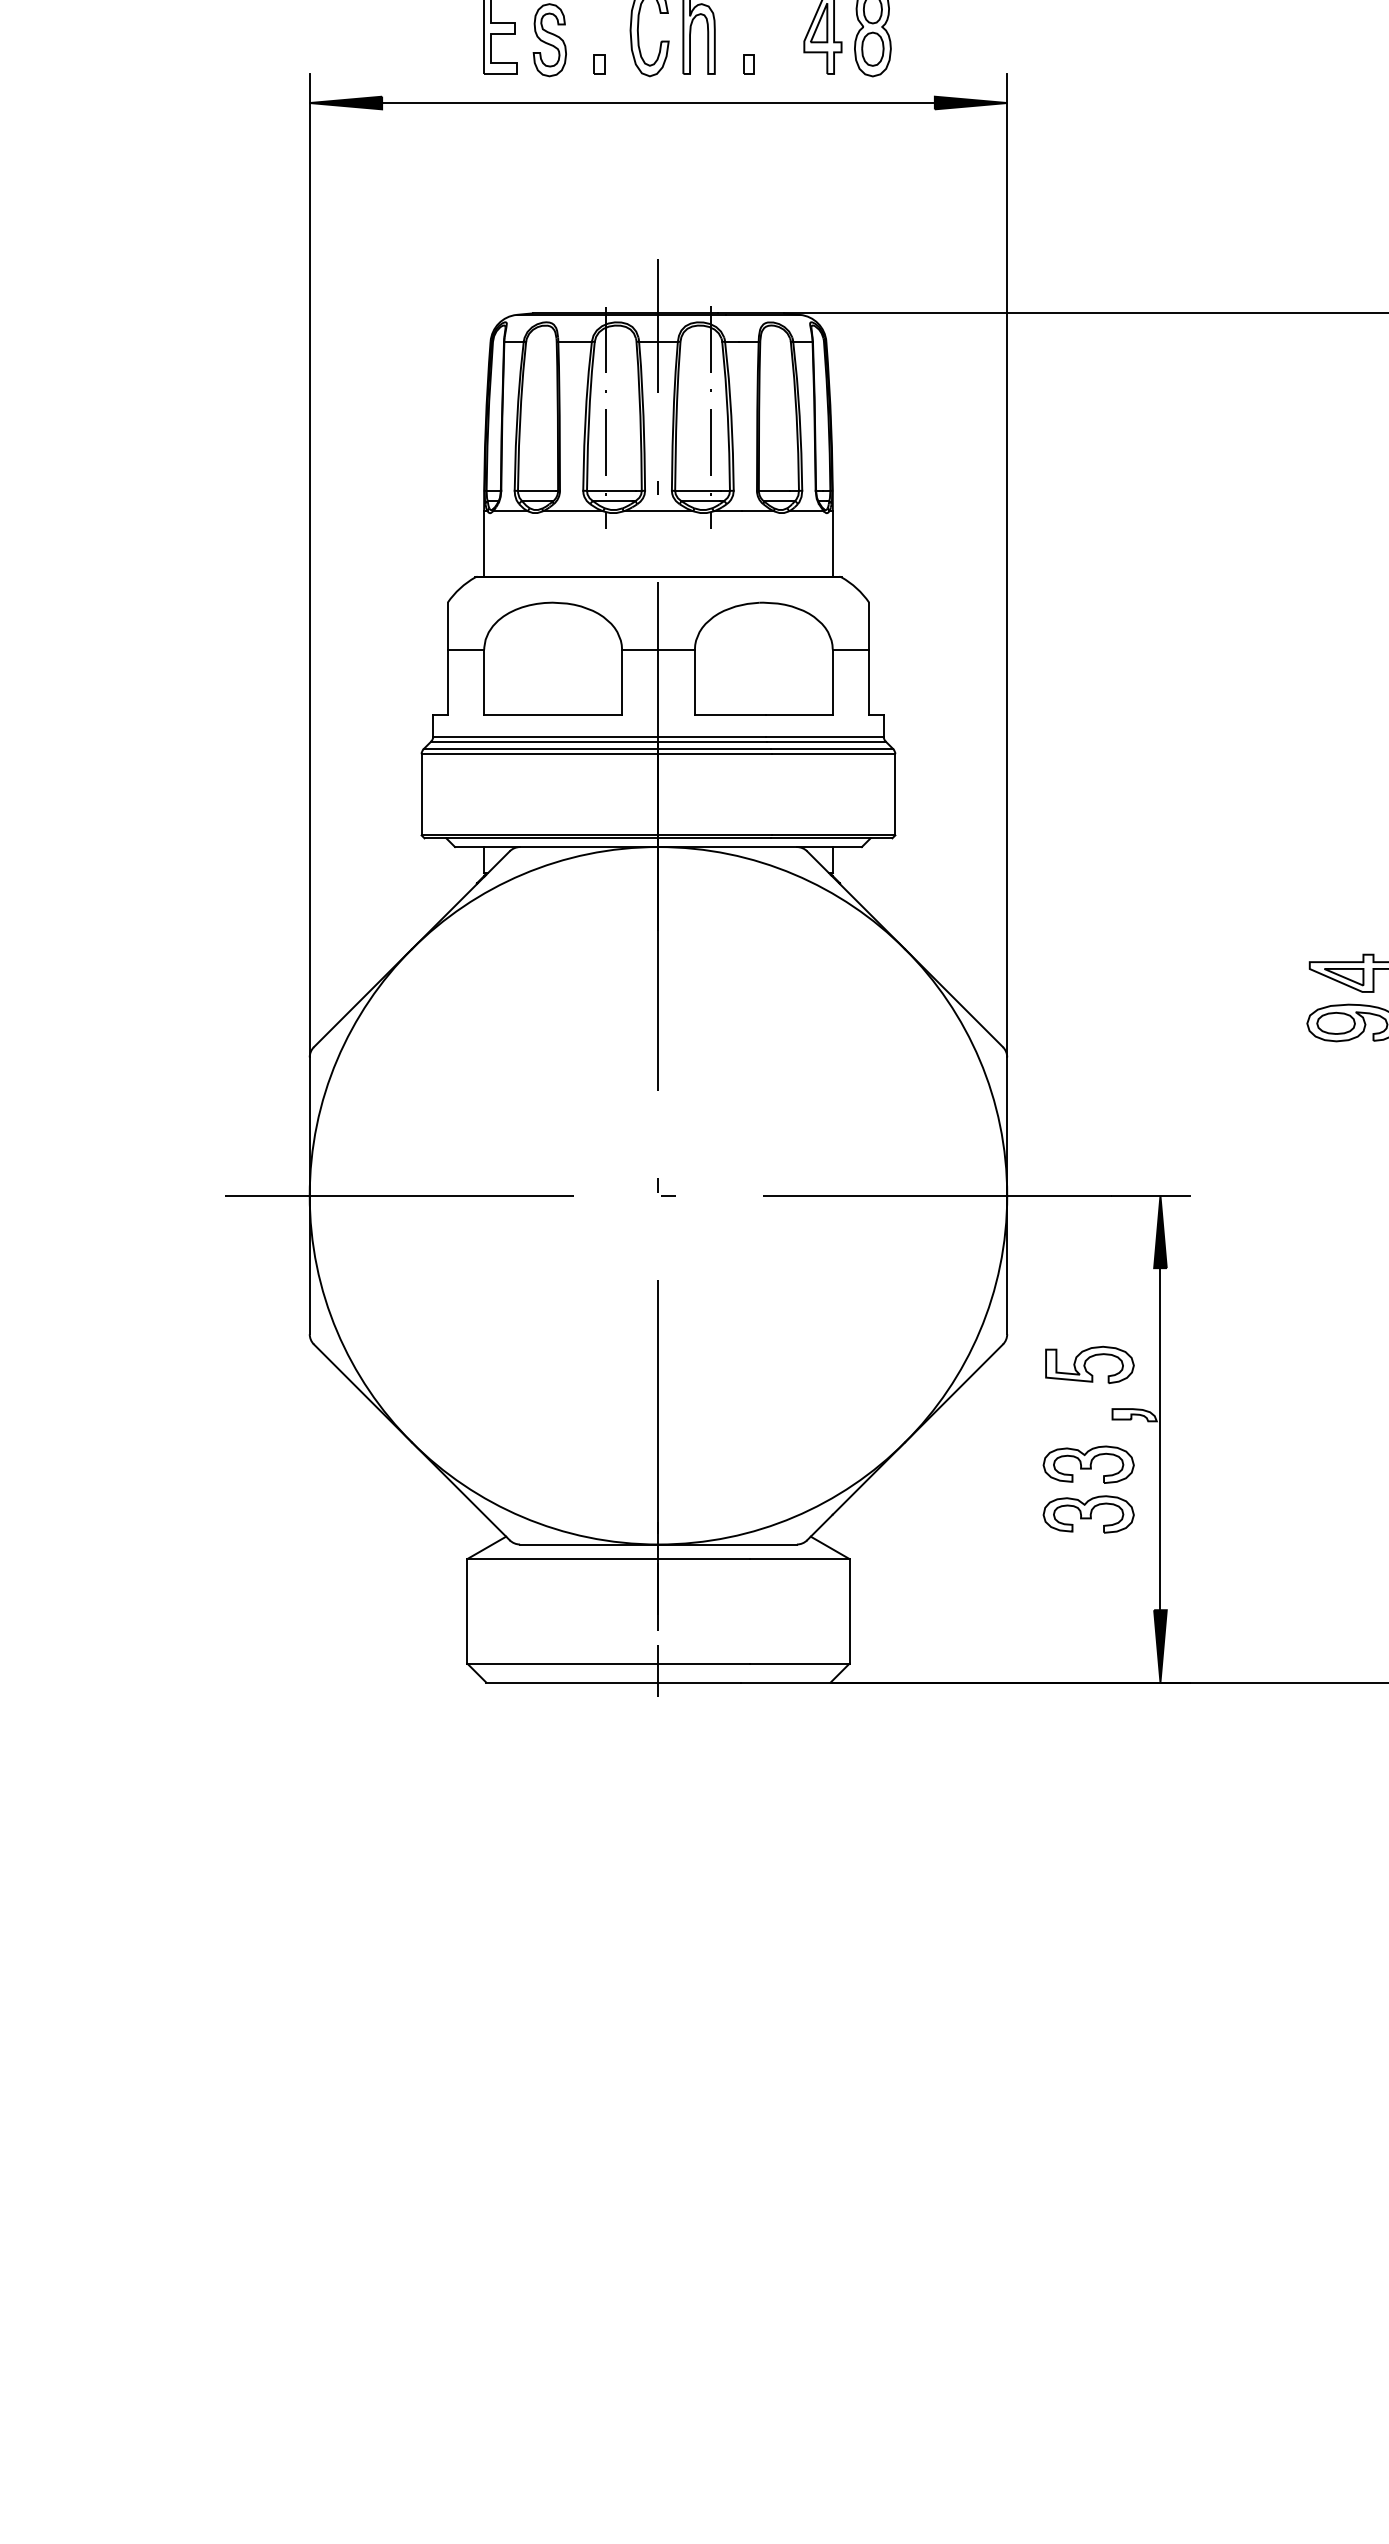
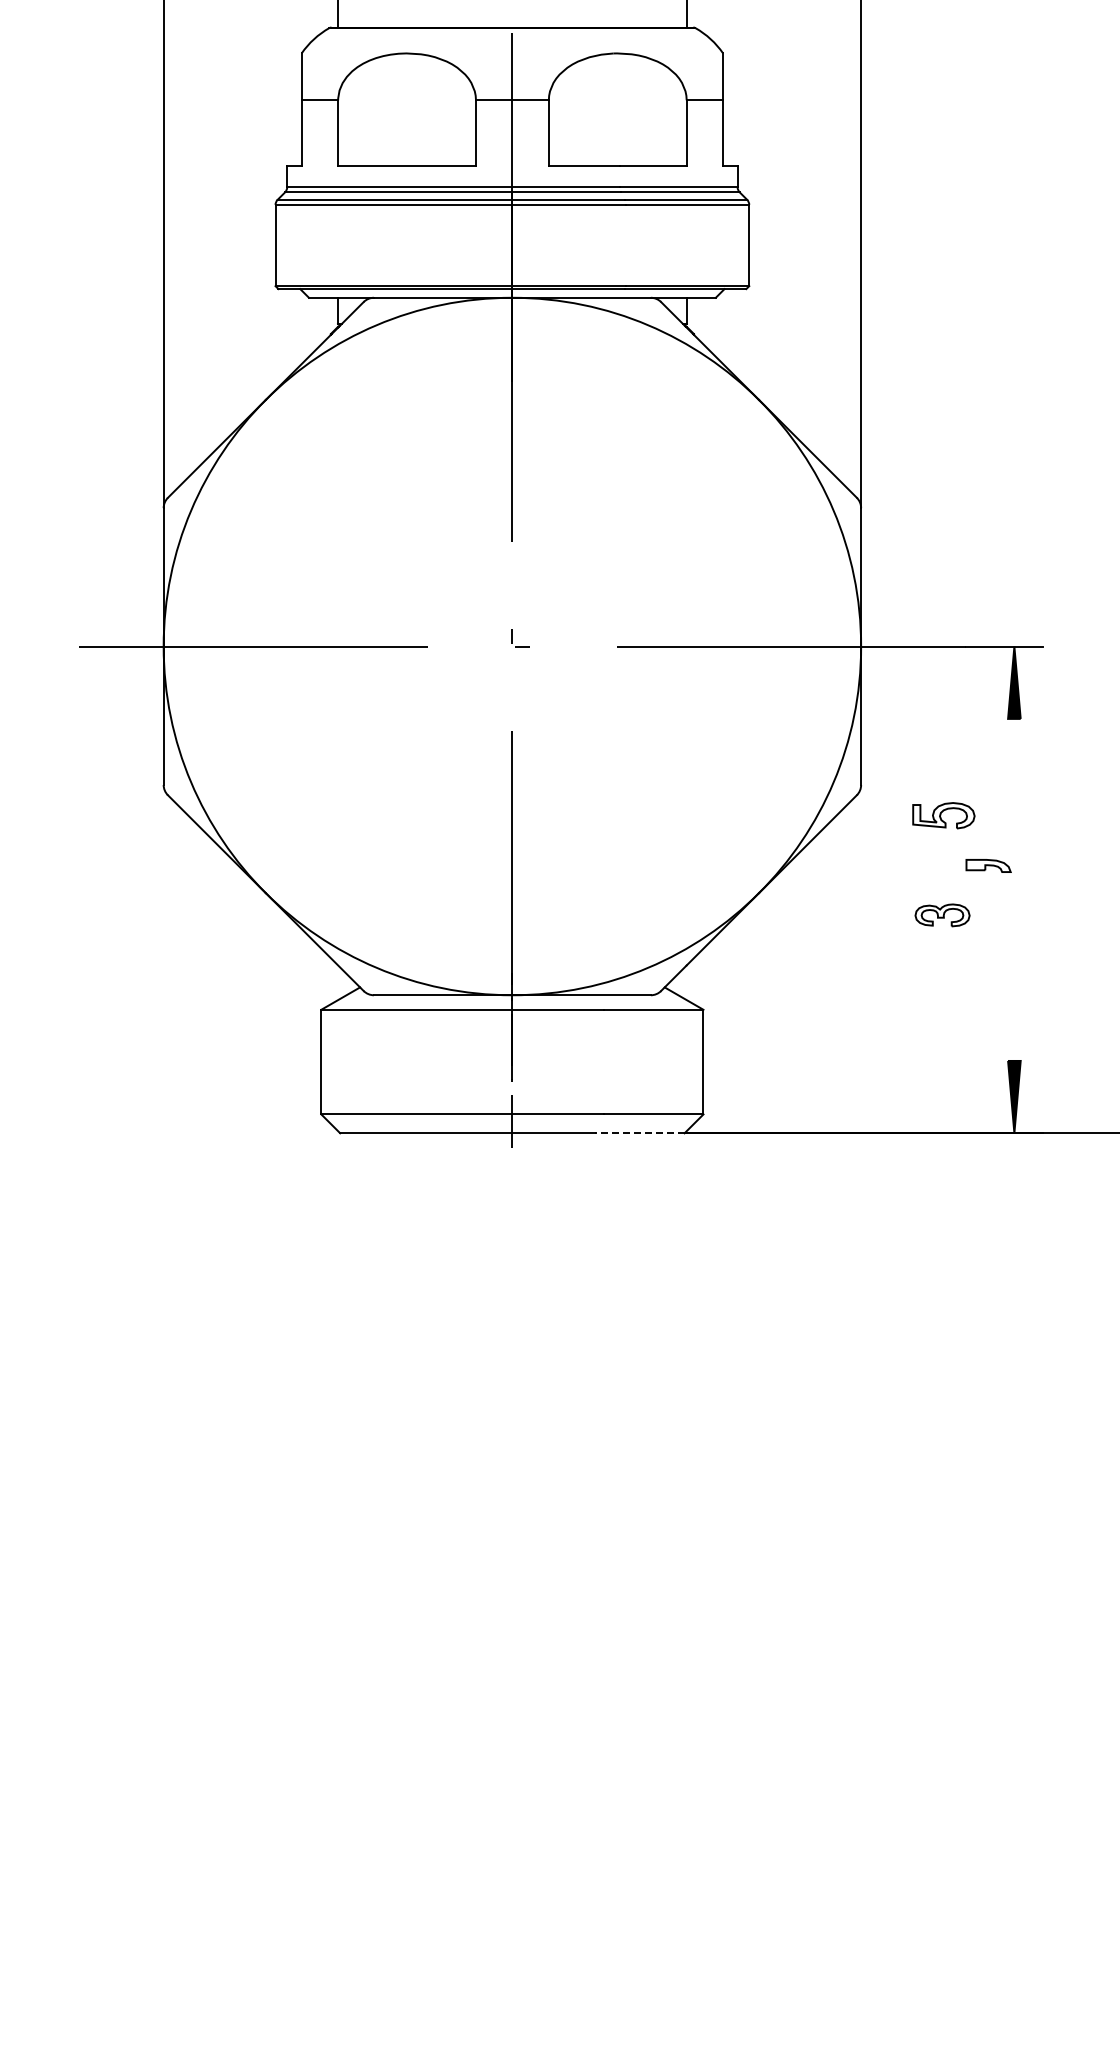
part: (1089, 1364) -> (943, 815), size x0.7
line: (1160, 1439) -> (1014, 890), removed
part: (1088, 1464) -> (942, 915), size x0.6
part: (1088, 1514) -> (942, 965), removed
line: (785, 1682) -> (639, 1133), solid -> dashed

